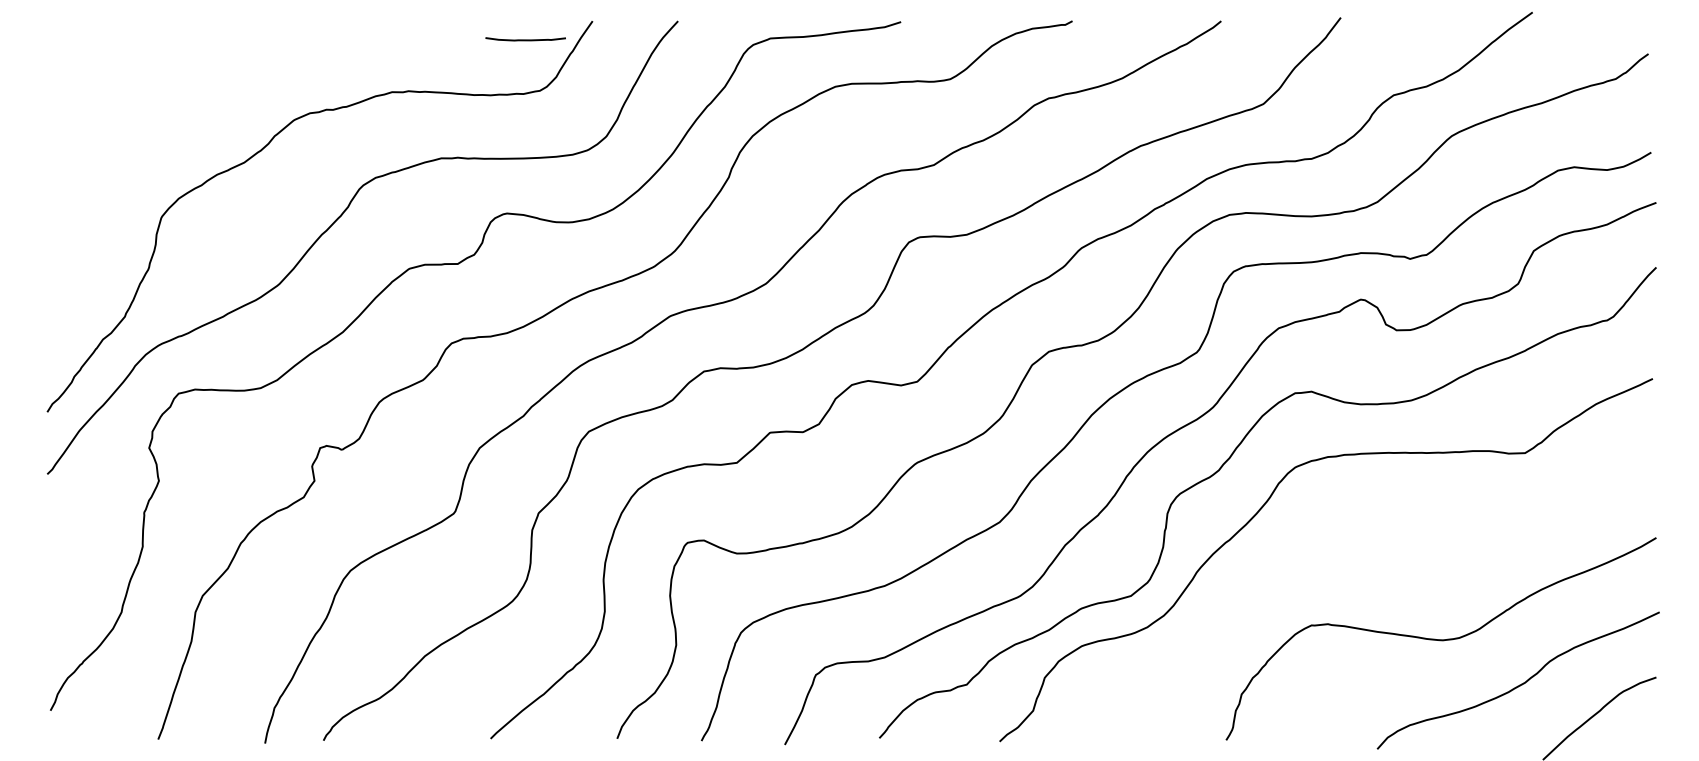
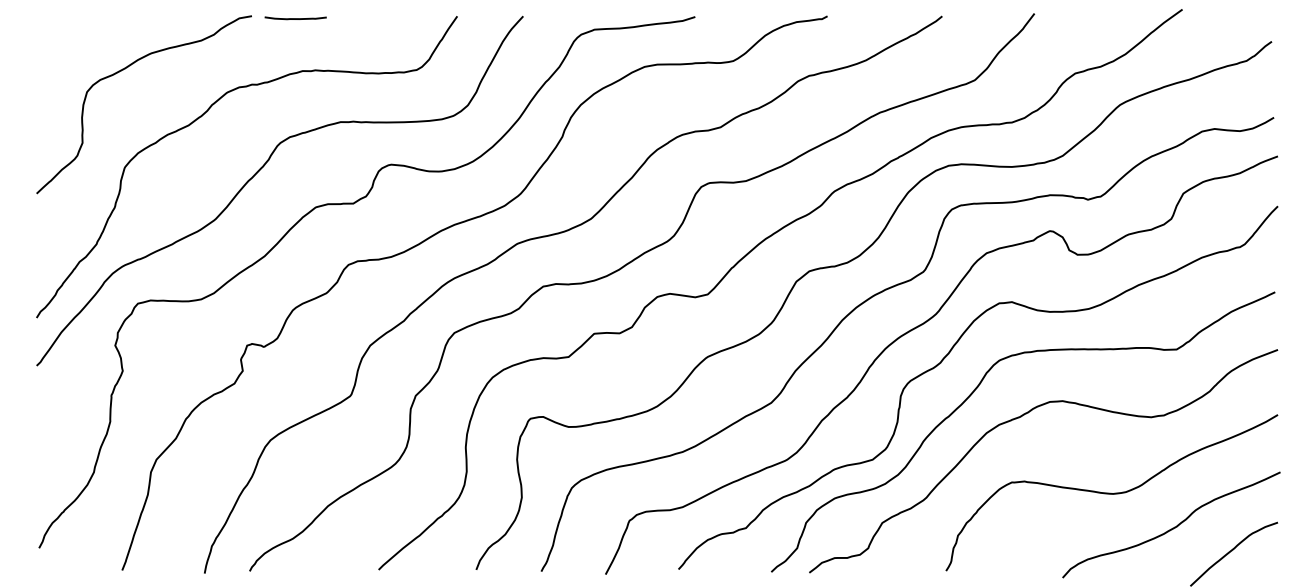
curve: (525, 39) -> (295, 18), moved
curve: (162, 90) -> (125, 69), added
curve: (1323, 541) -> (1021, 417), added

